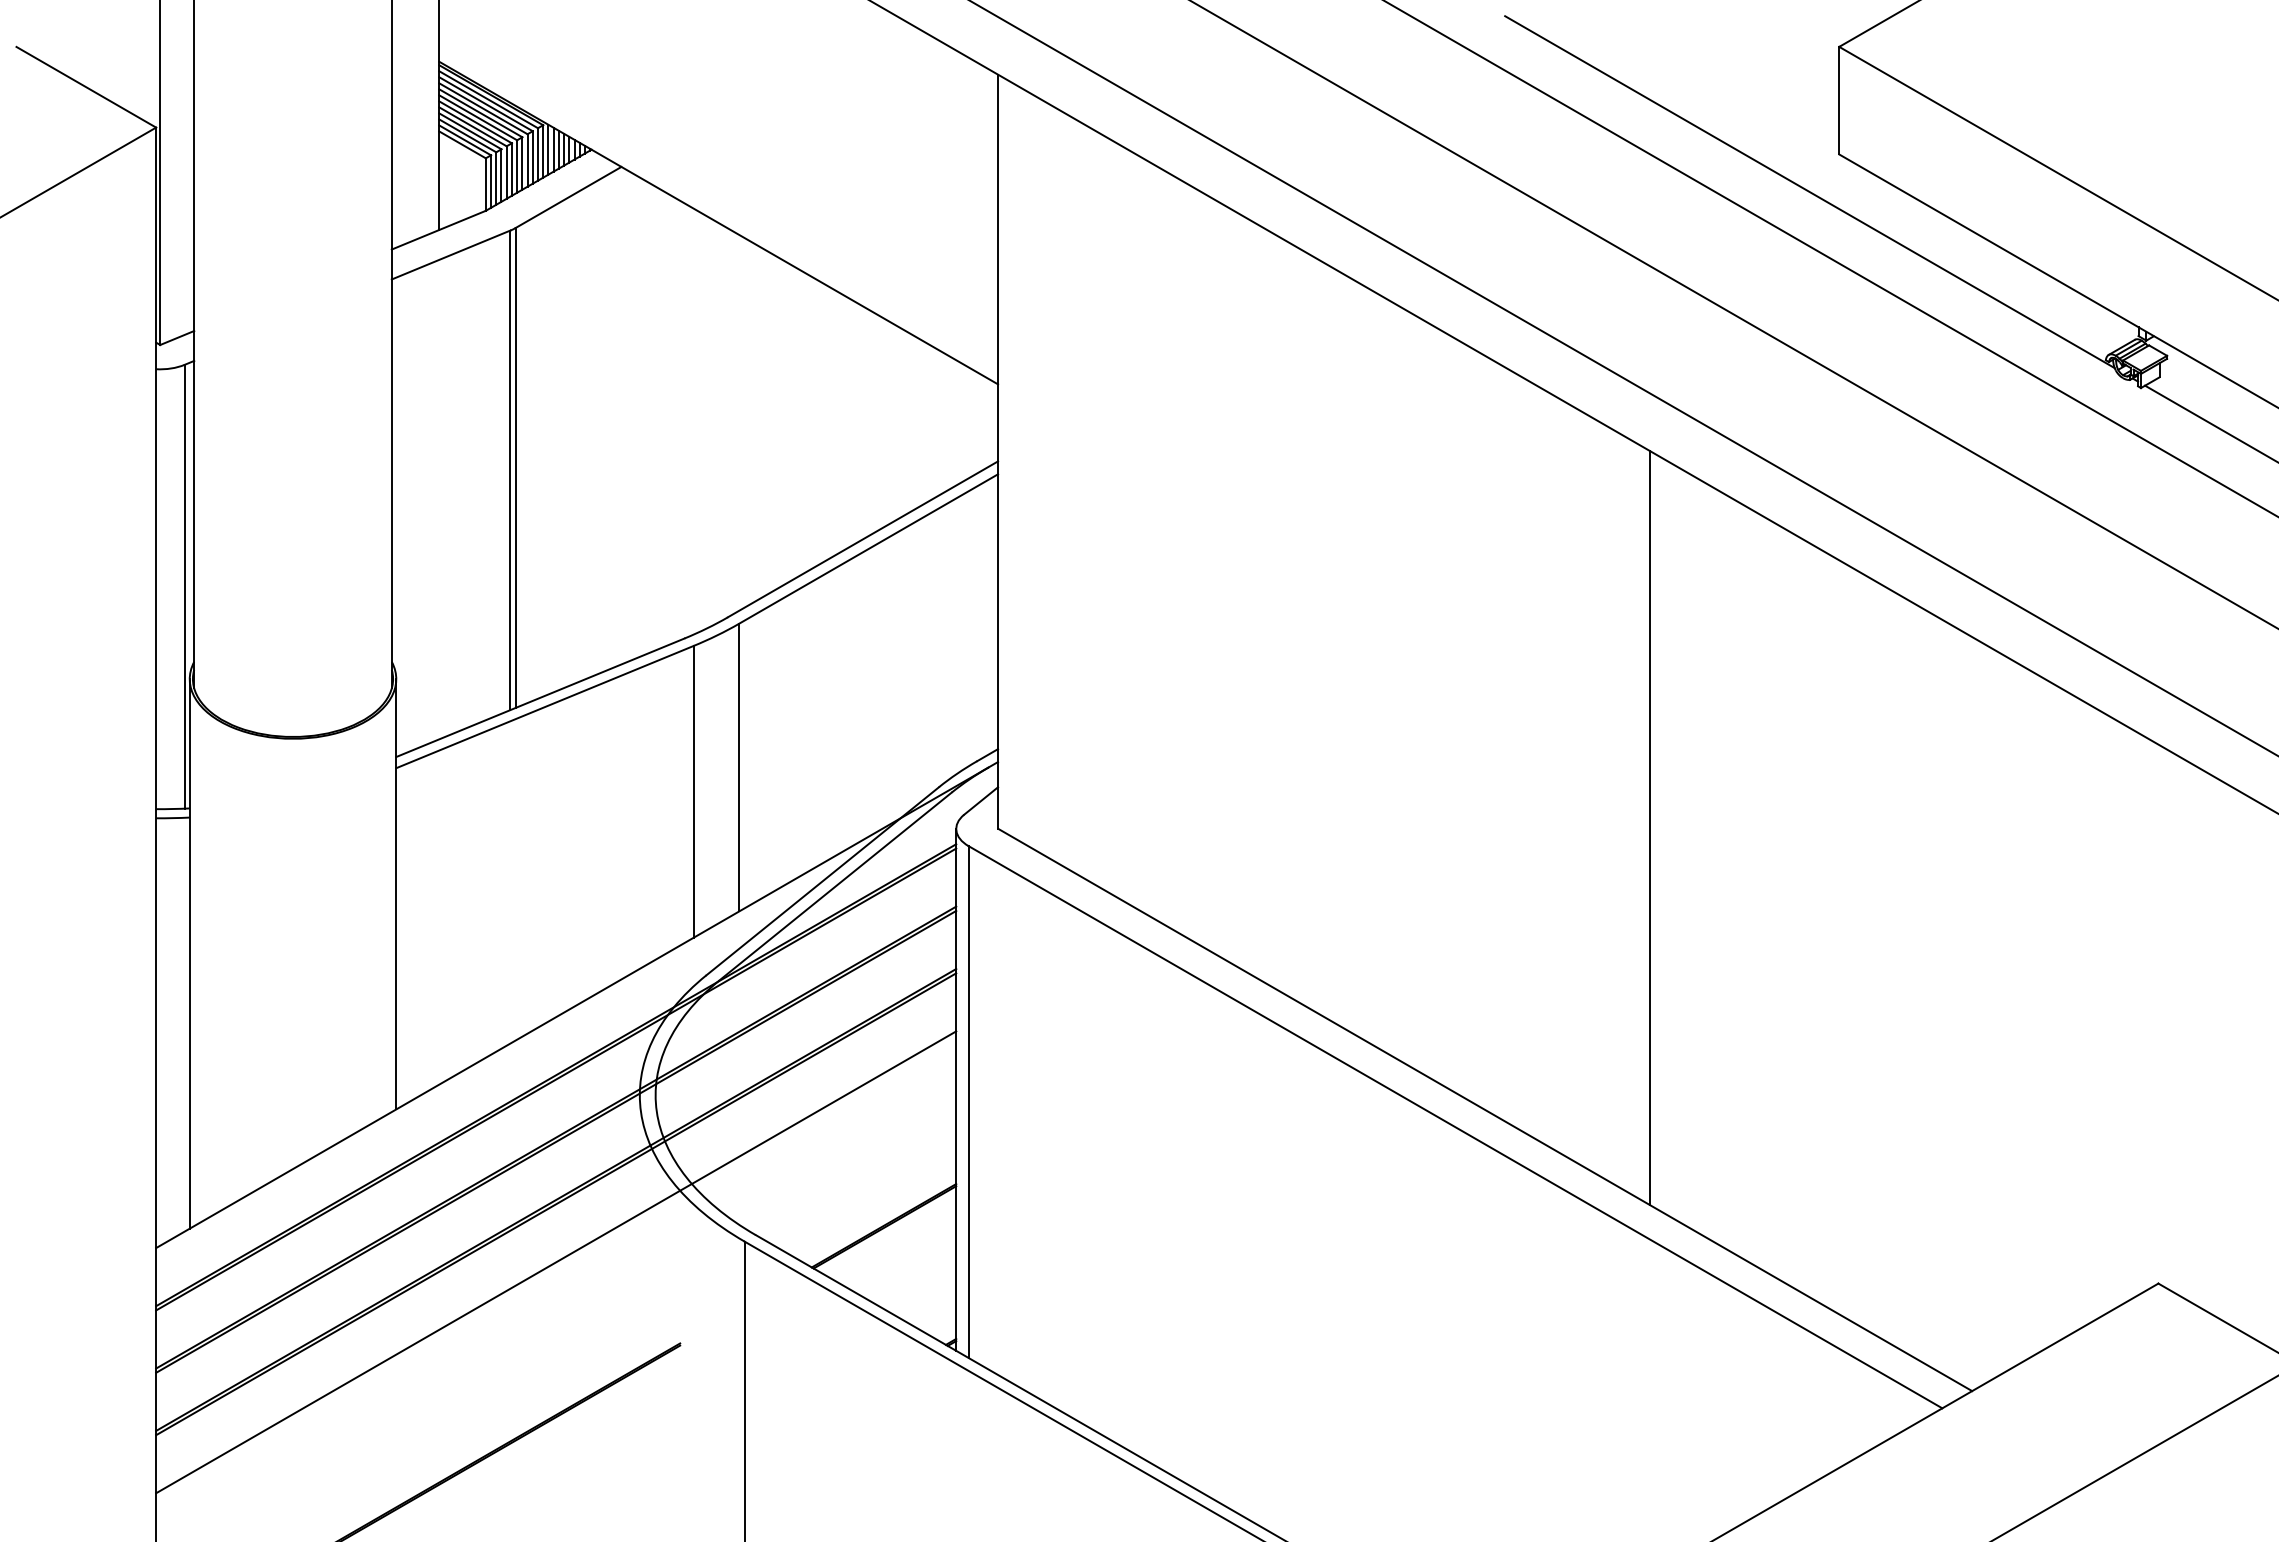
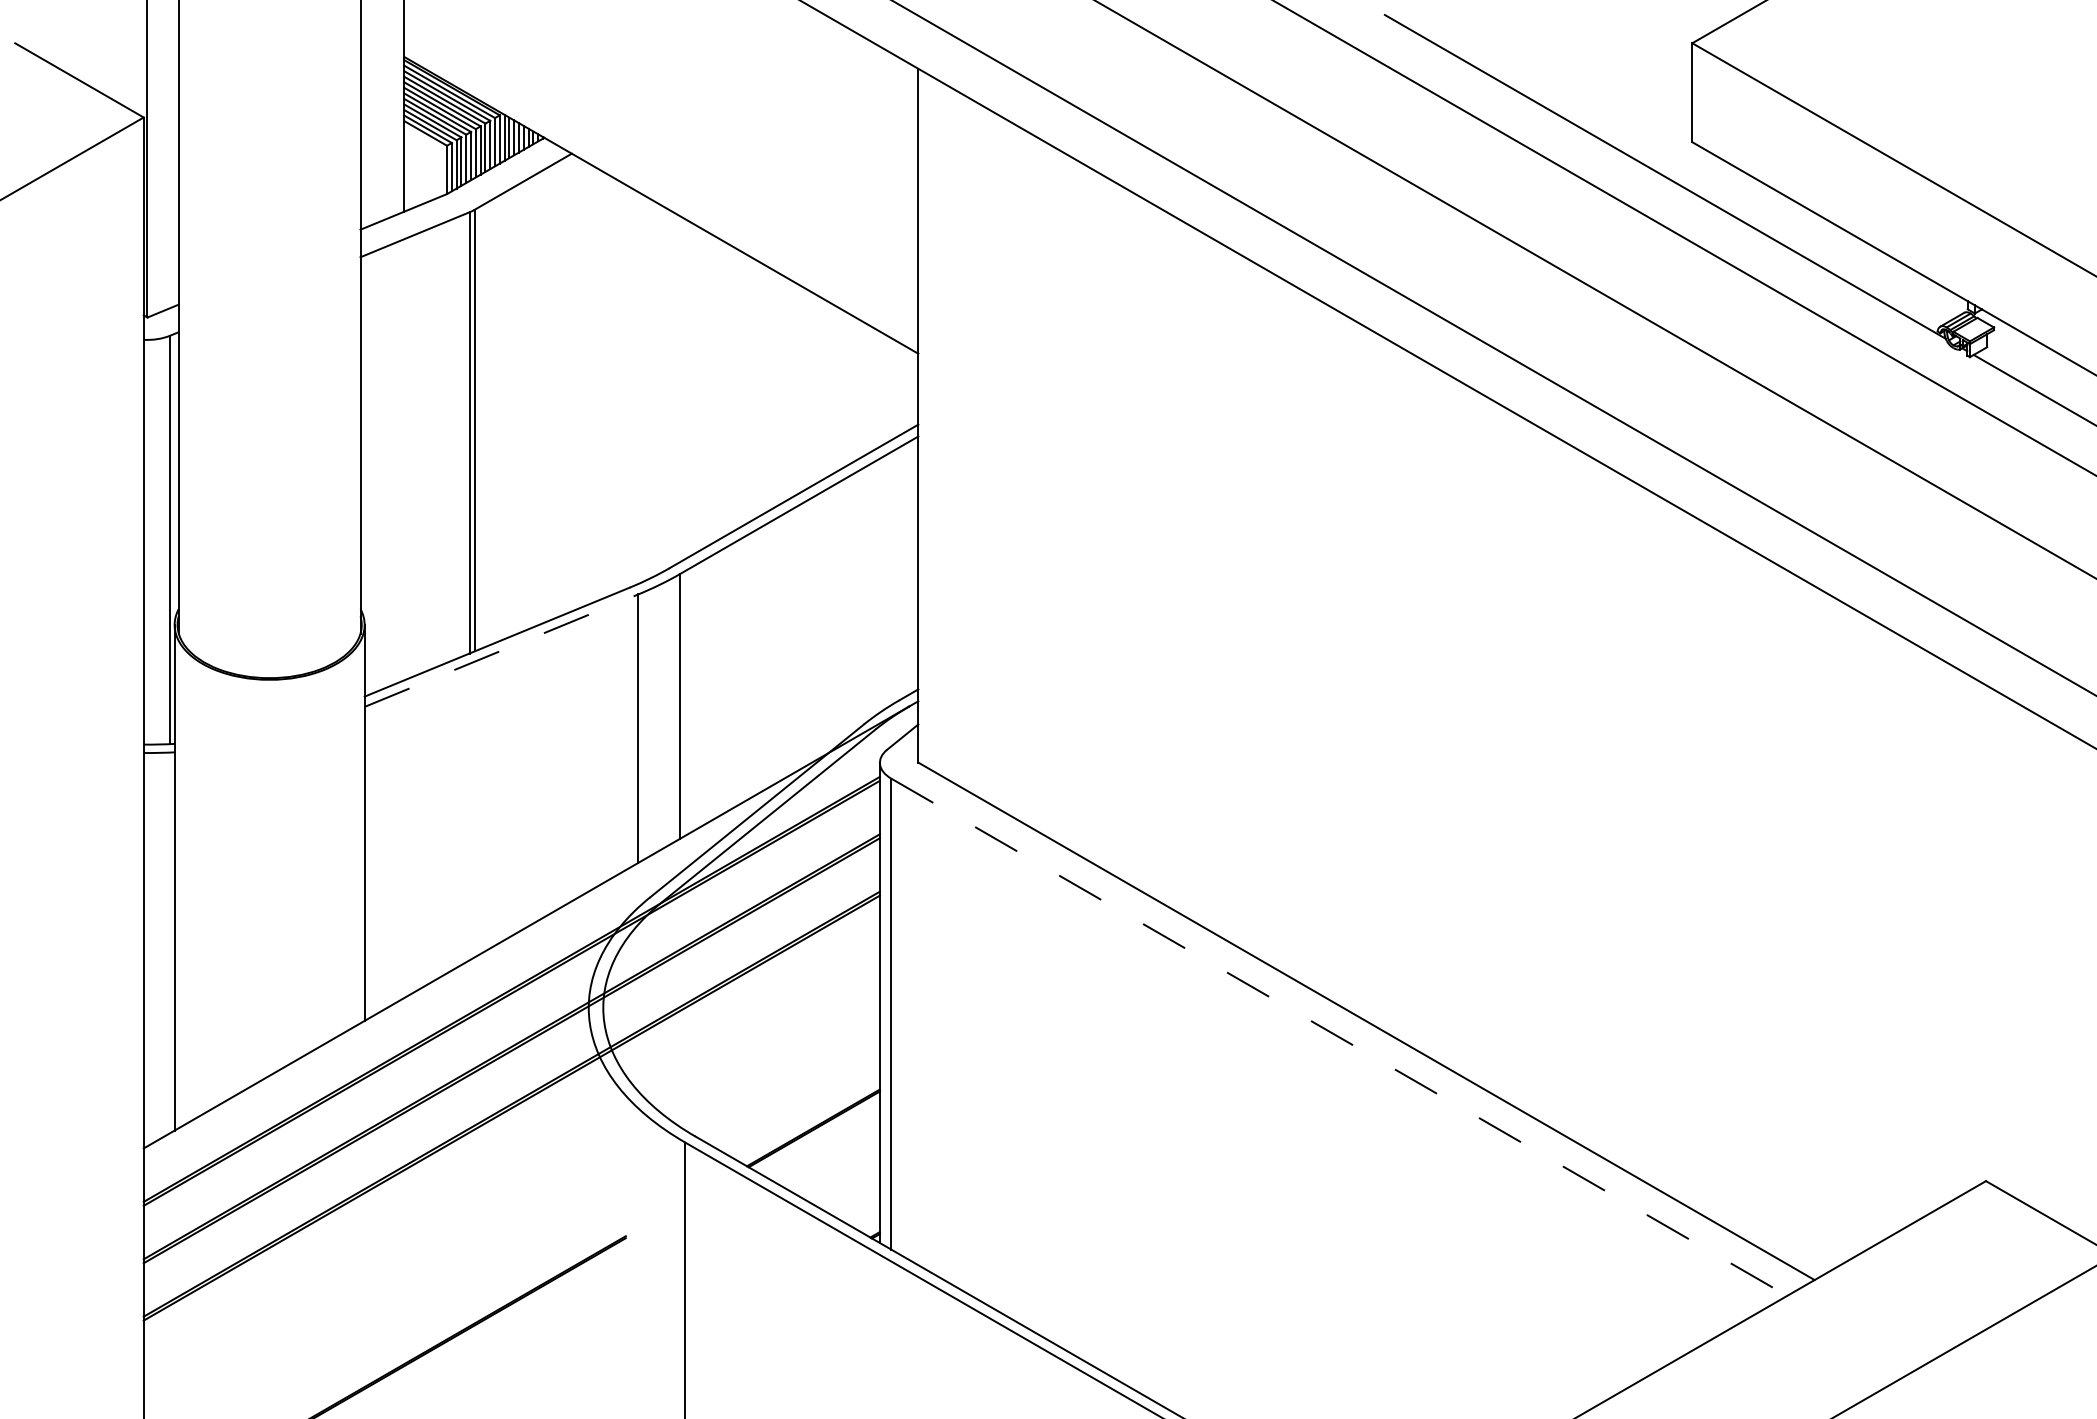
line: (544, 707) -> (501, 651), solid -> dashed
line: (1649, 828) -> (1517, 762), removed
line: (1455, 1127) -> (1339, 1037), solid -> dashed
line: (556, 1262) -> (512, 1161), removed

